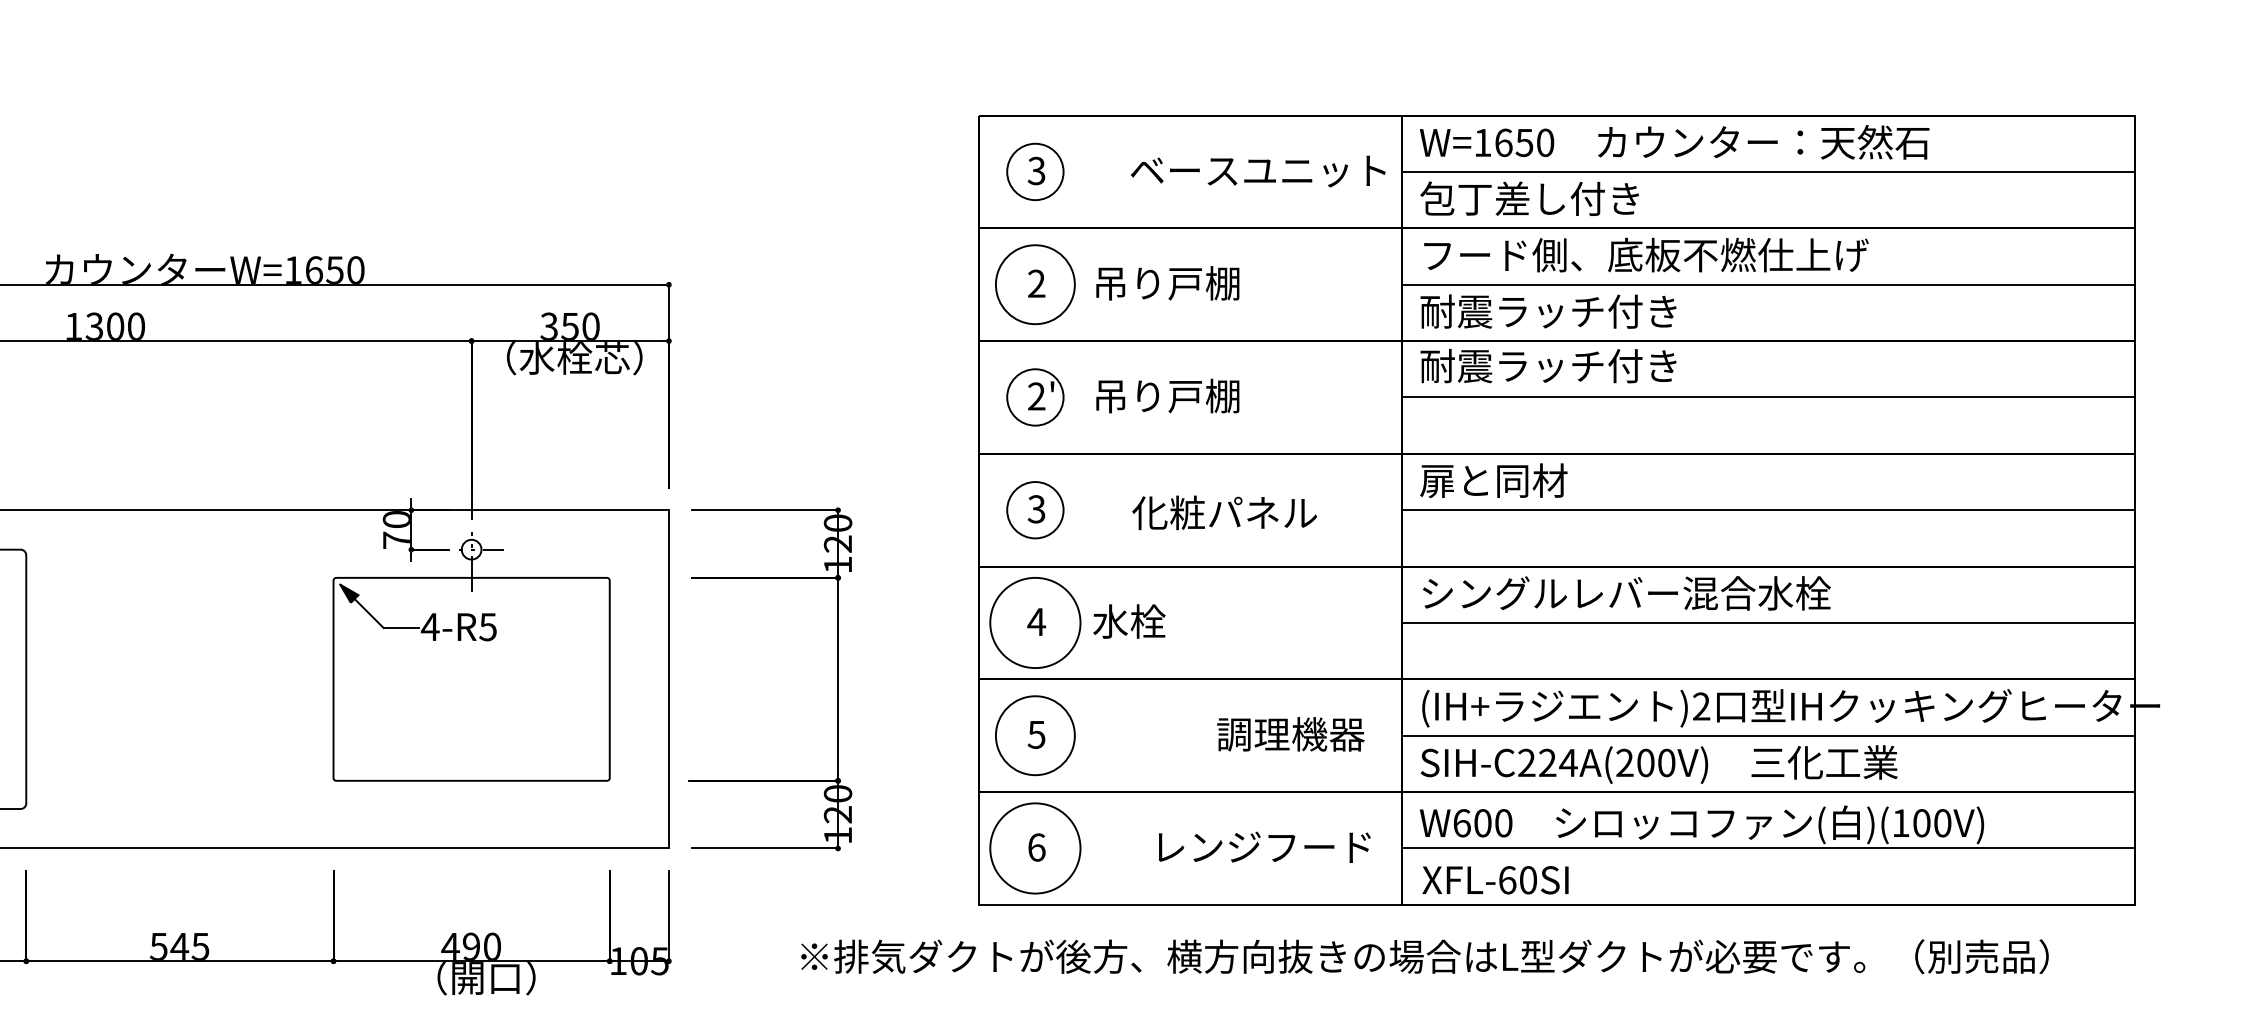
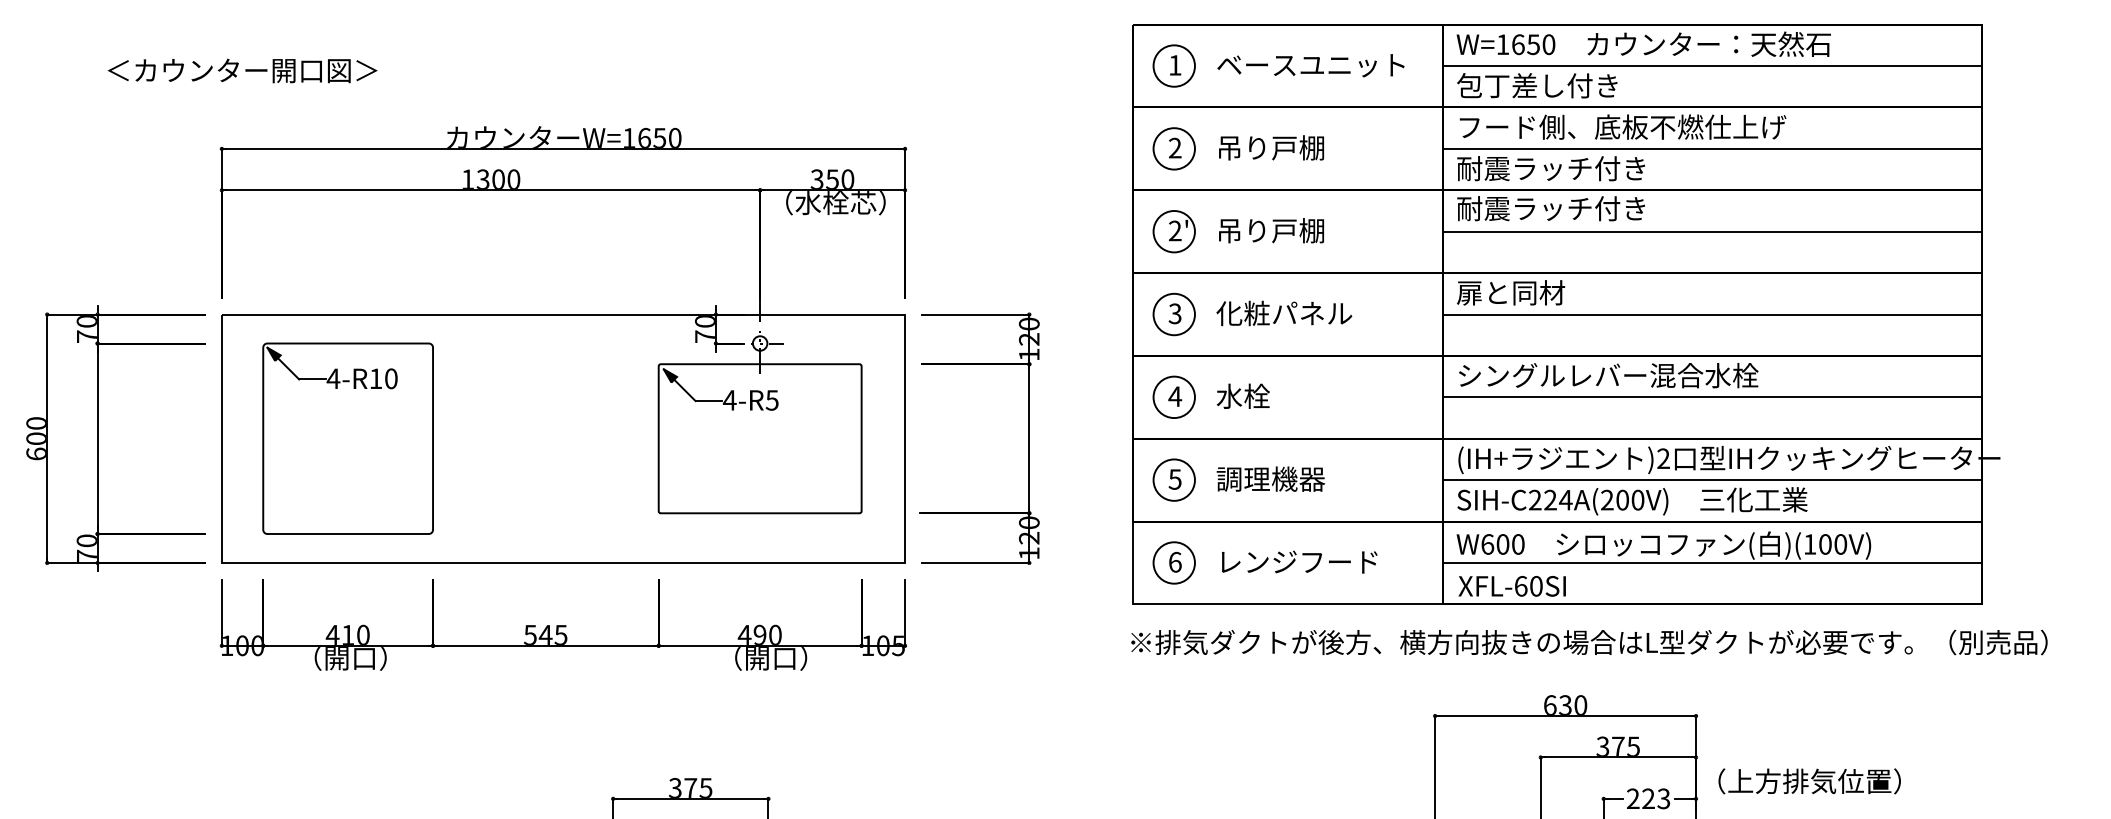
text: (1035, 171) -> (1174, 65), 3 -> 1
text: (1257, 171) -> (1310, 65), moved
circle: (1034, 284) -> (1173, 148), size x0.71
text: (1224, 512) -> (1284, 313), moved
circle: (1034, 623) -> (1173, 397), size x0.62
text: (1290, 733) -> (1270, 478), moved
circle: (1034, 734) -> (1173, 479), size x0.71
text: (1264, 846) -> (1299, 561), moved
circle: (1034, 847) -> (1173, 562), size x0.62
text: (1425, 956) -> (1589, 642), moved

